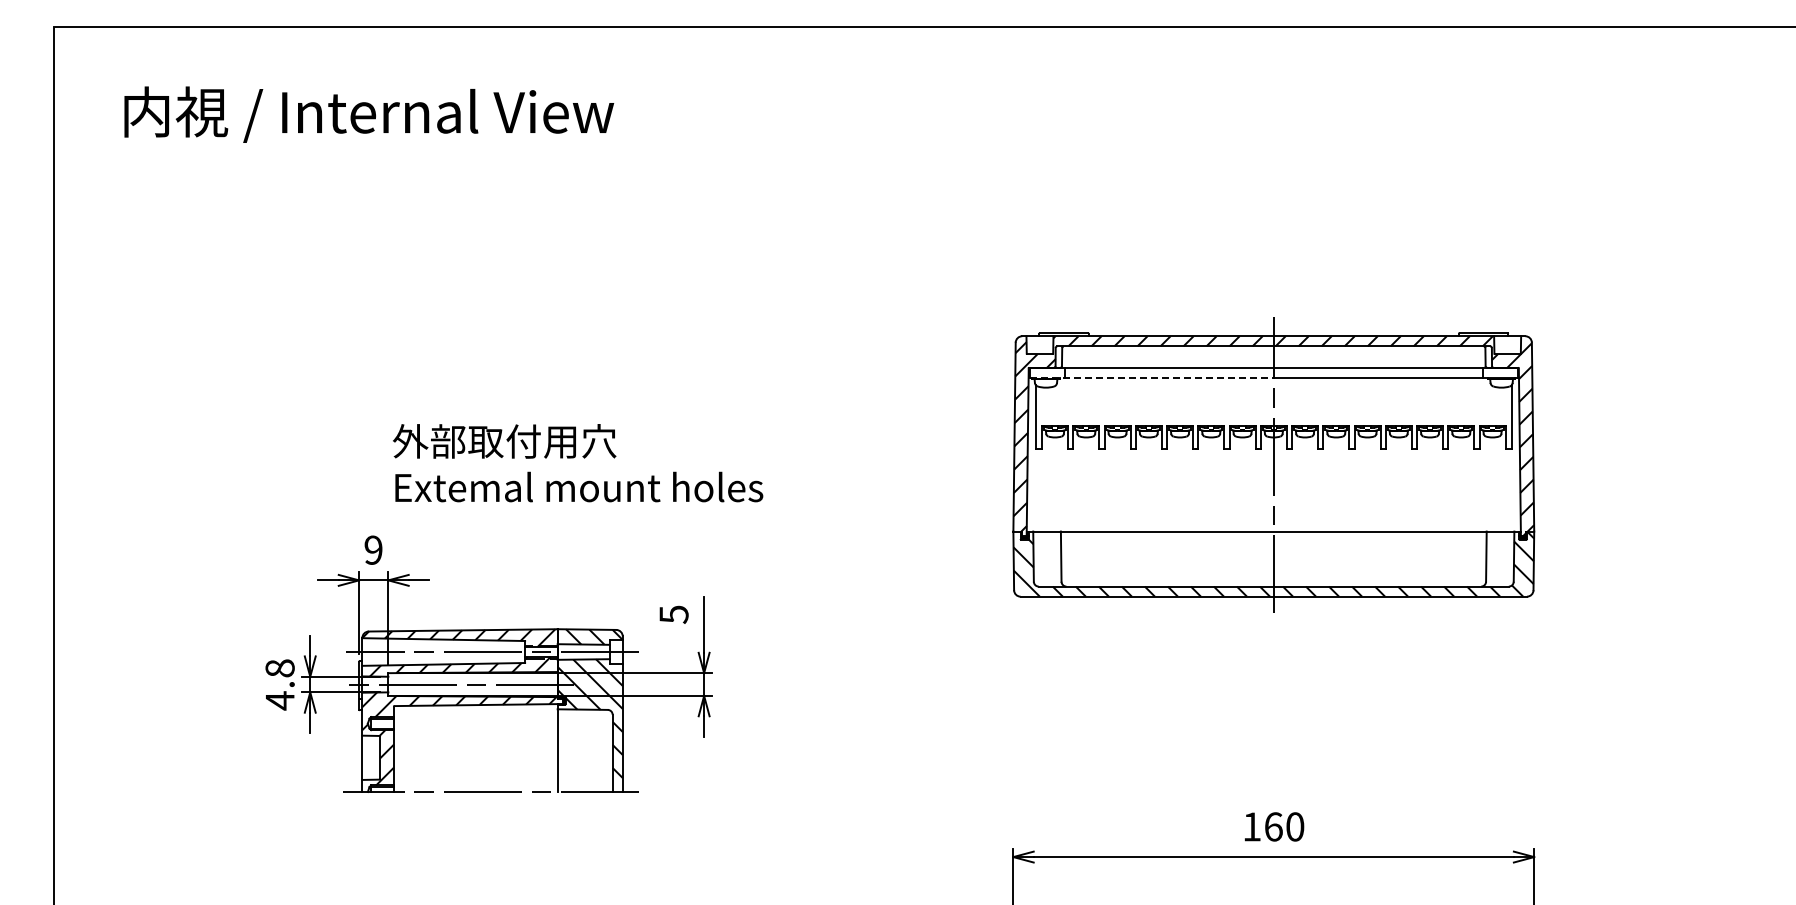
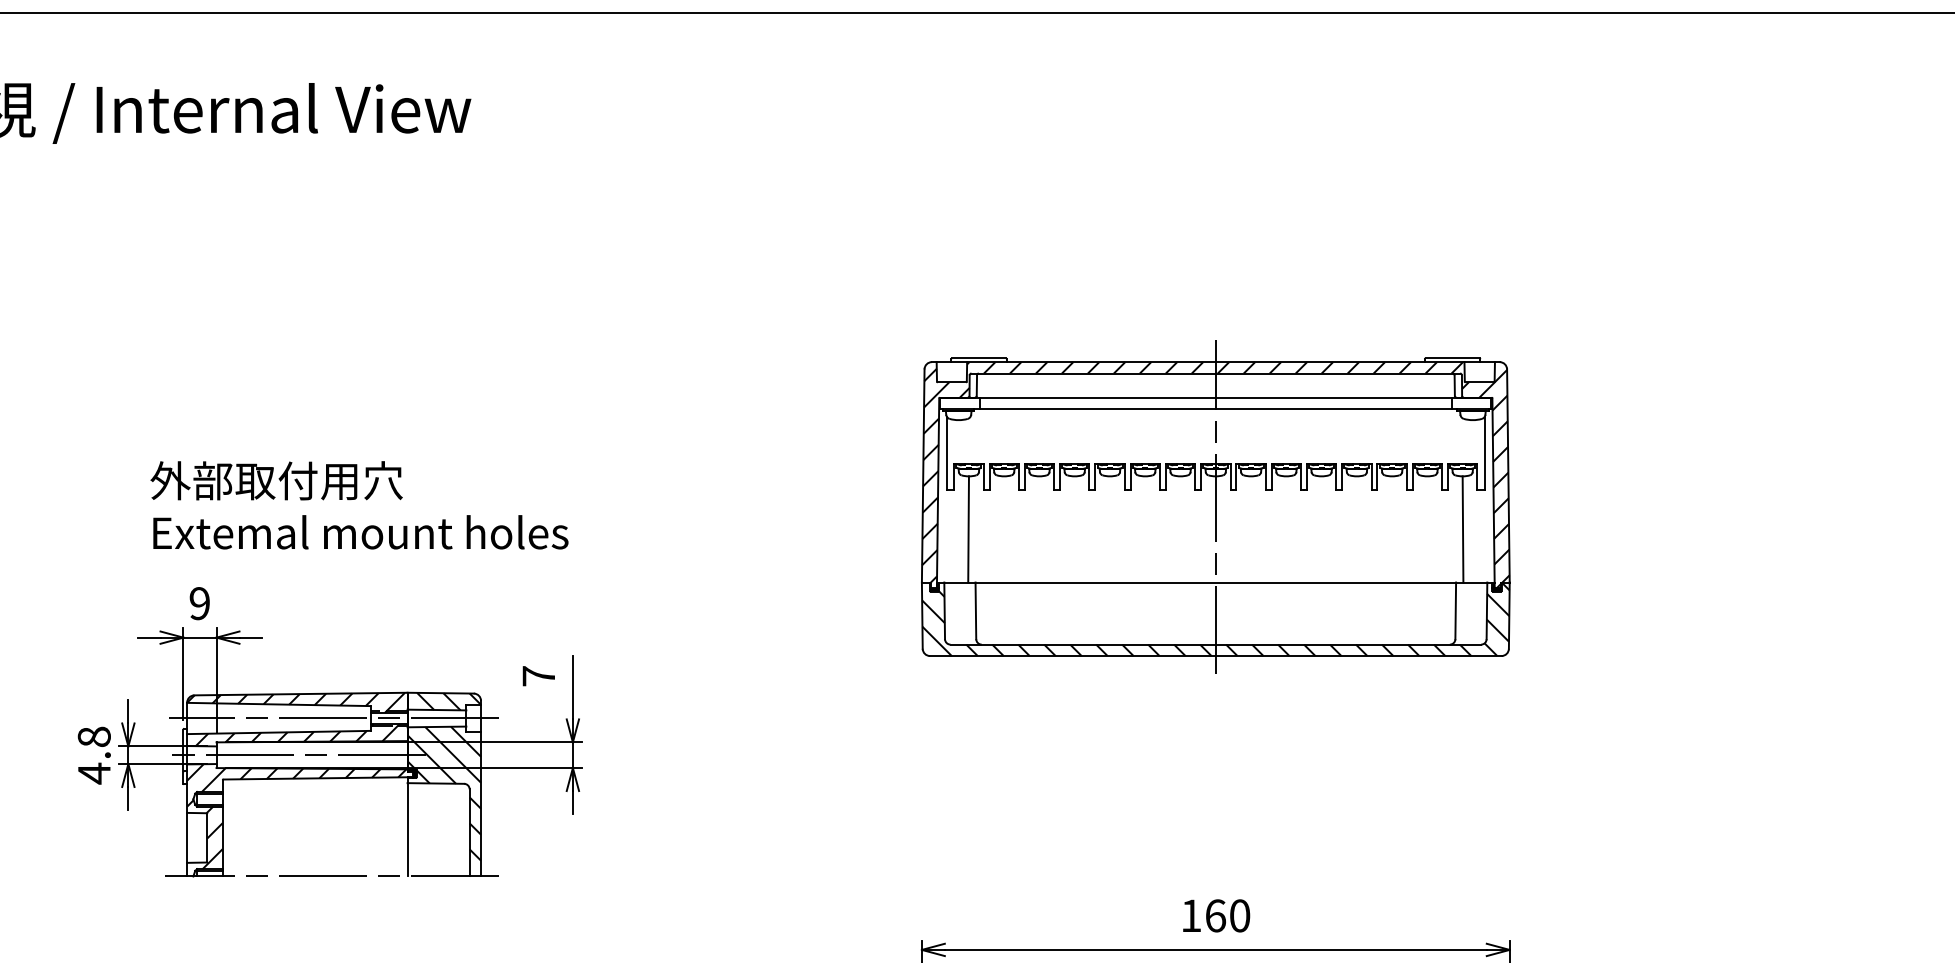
line: (1152, 377) -> (1078, 408), dashed -> solid
text: (578, 463) -> (359, 505), moved
line: (1054, 484) -> (968, 529), added
line: (1492, 484) -> (1462, 529), added
text: (673, 614) -> (538, 676), 5 -> 7

